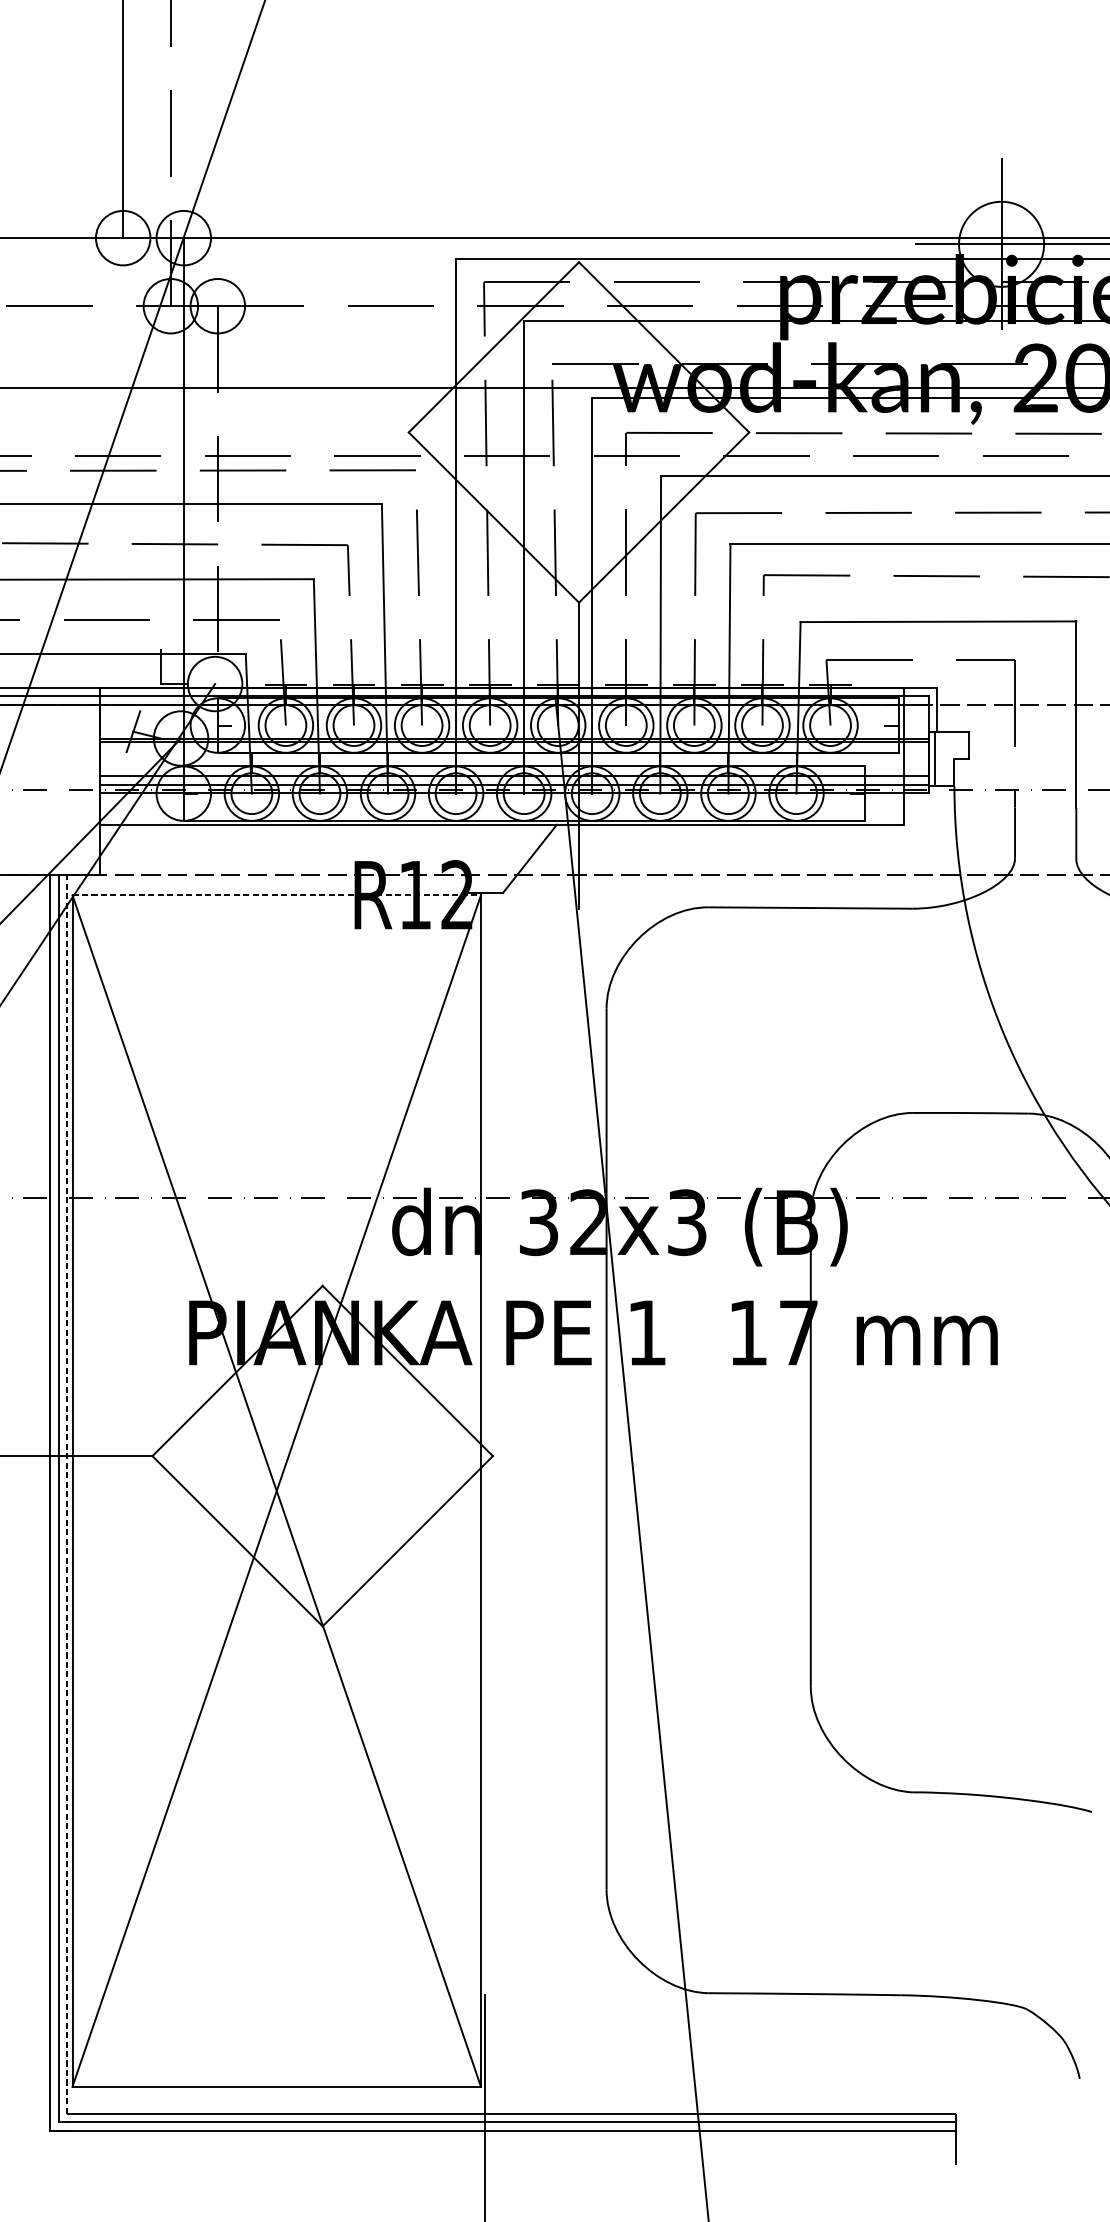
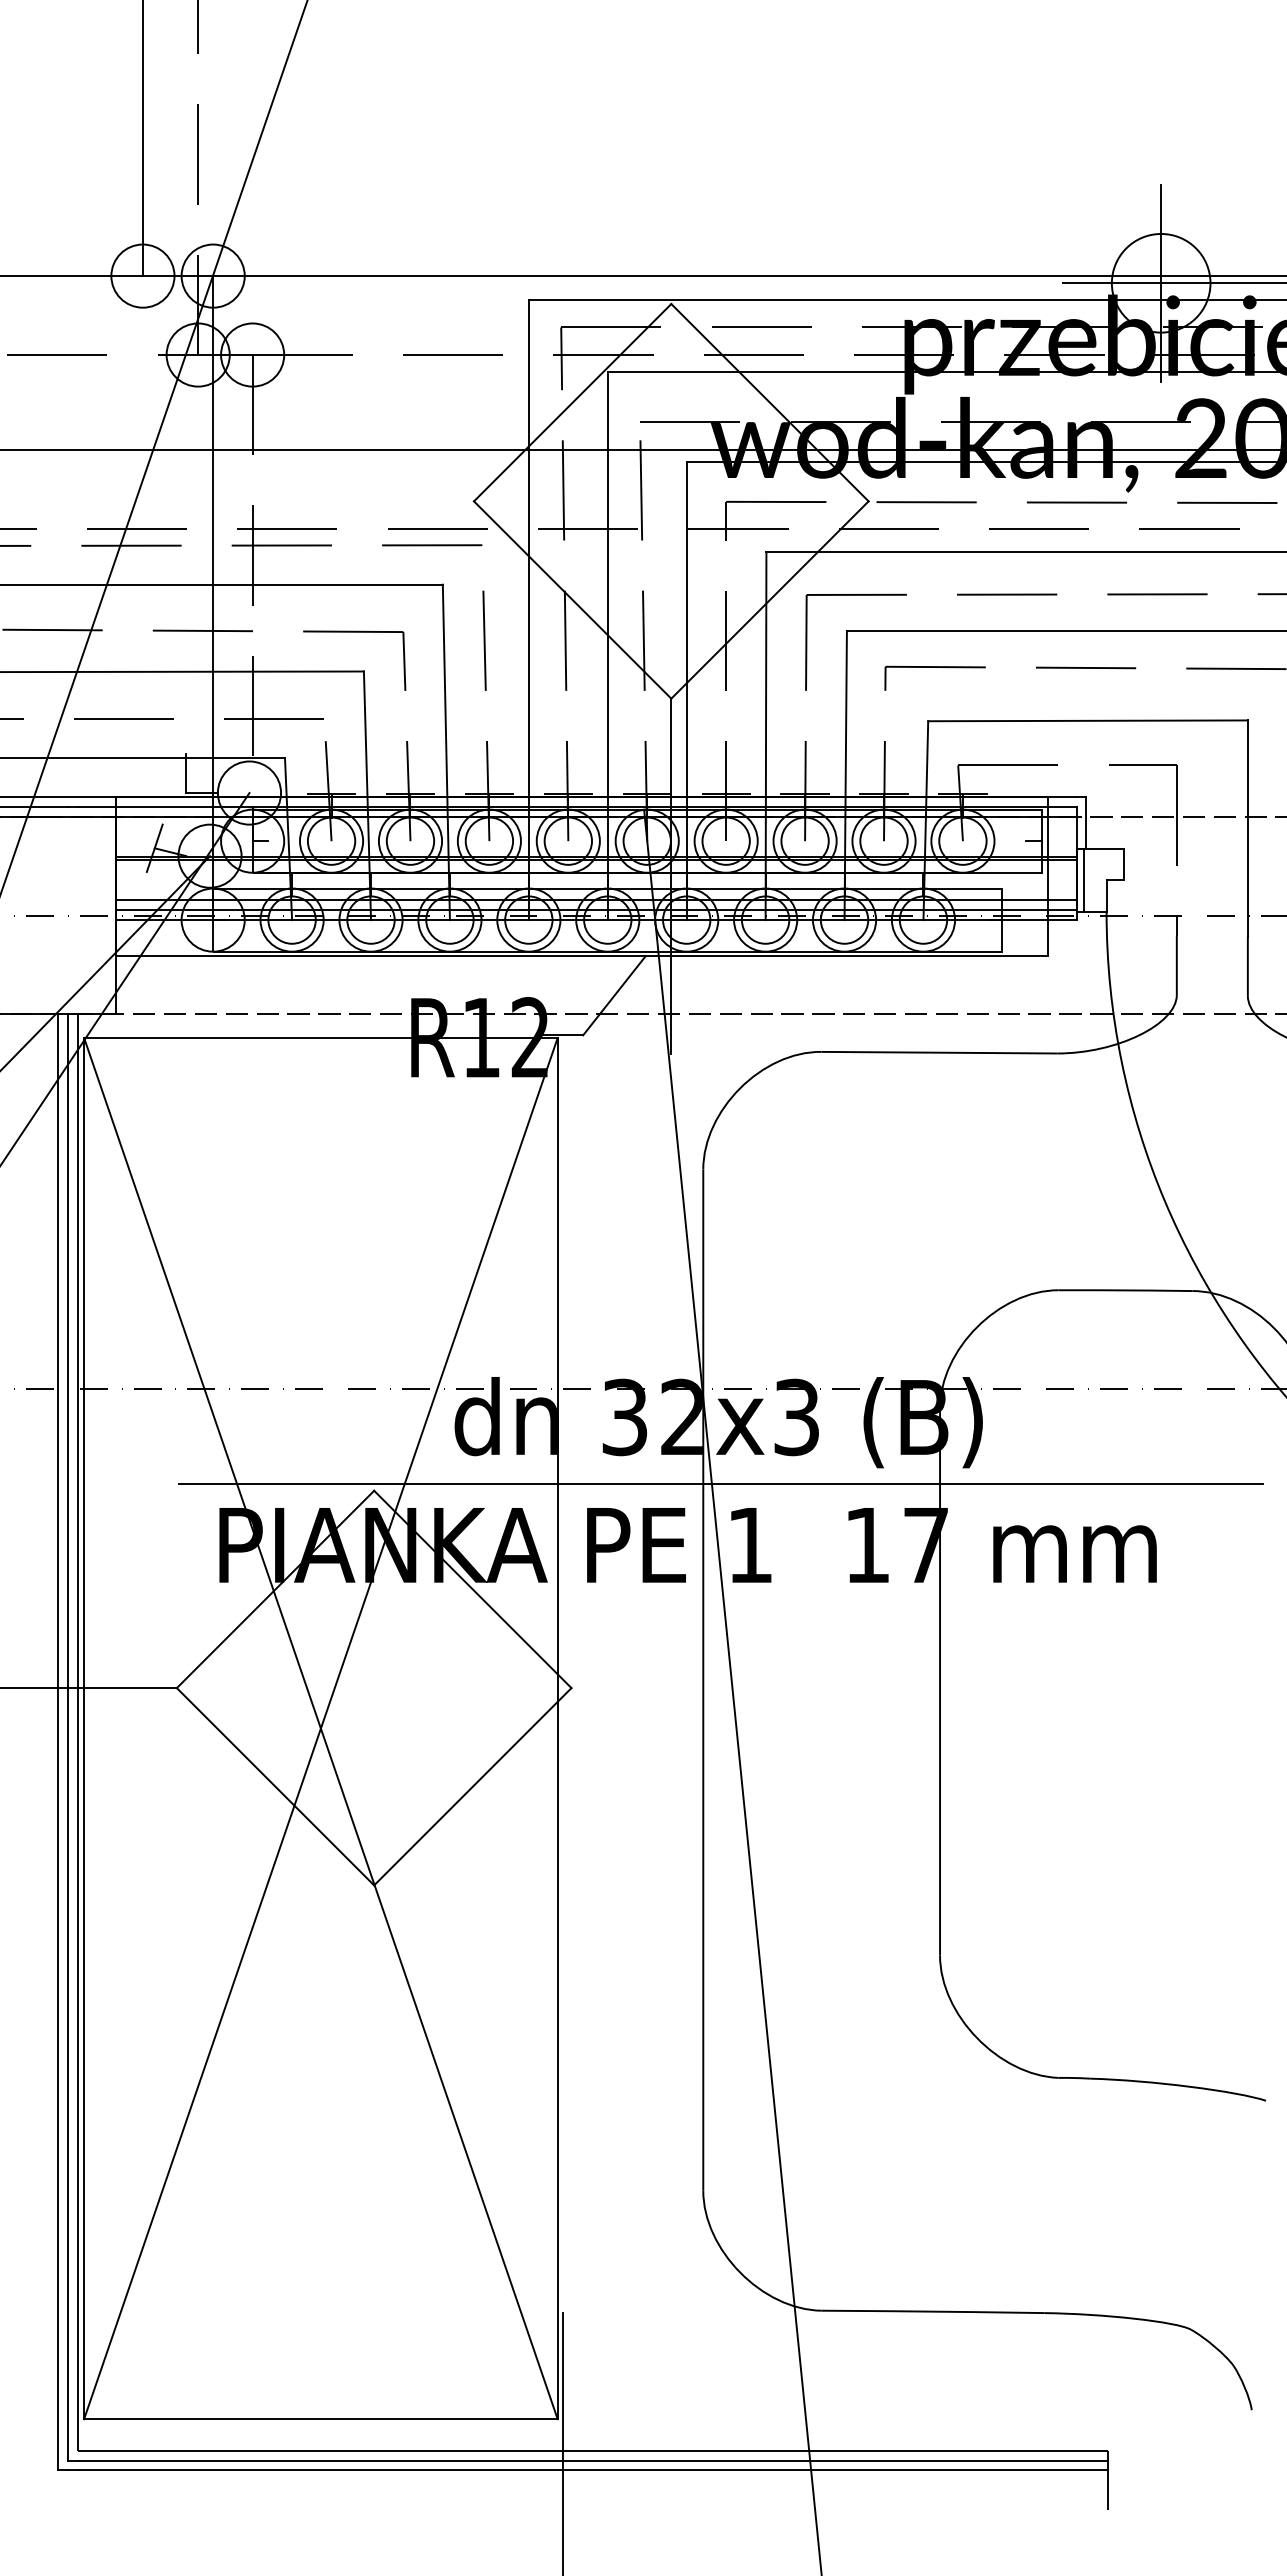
line: (276, 895) -> (320, 1038), dashed -> solid
line: (621, 1280) -> (720, 1484), added
line: (67, 1494) -> (78, 1732), dashed -> solid

